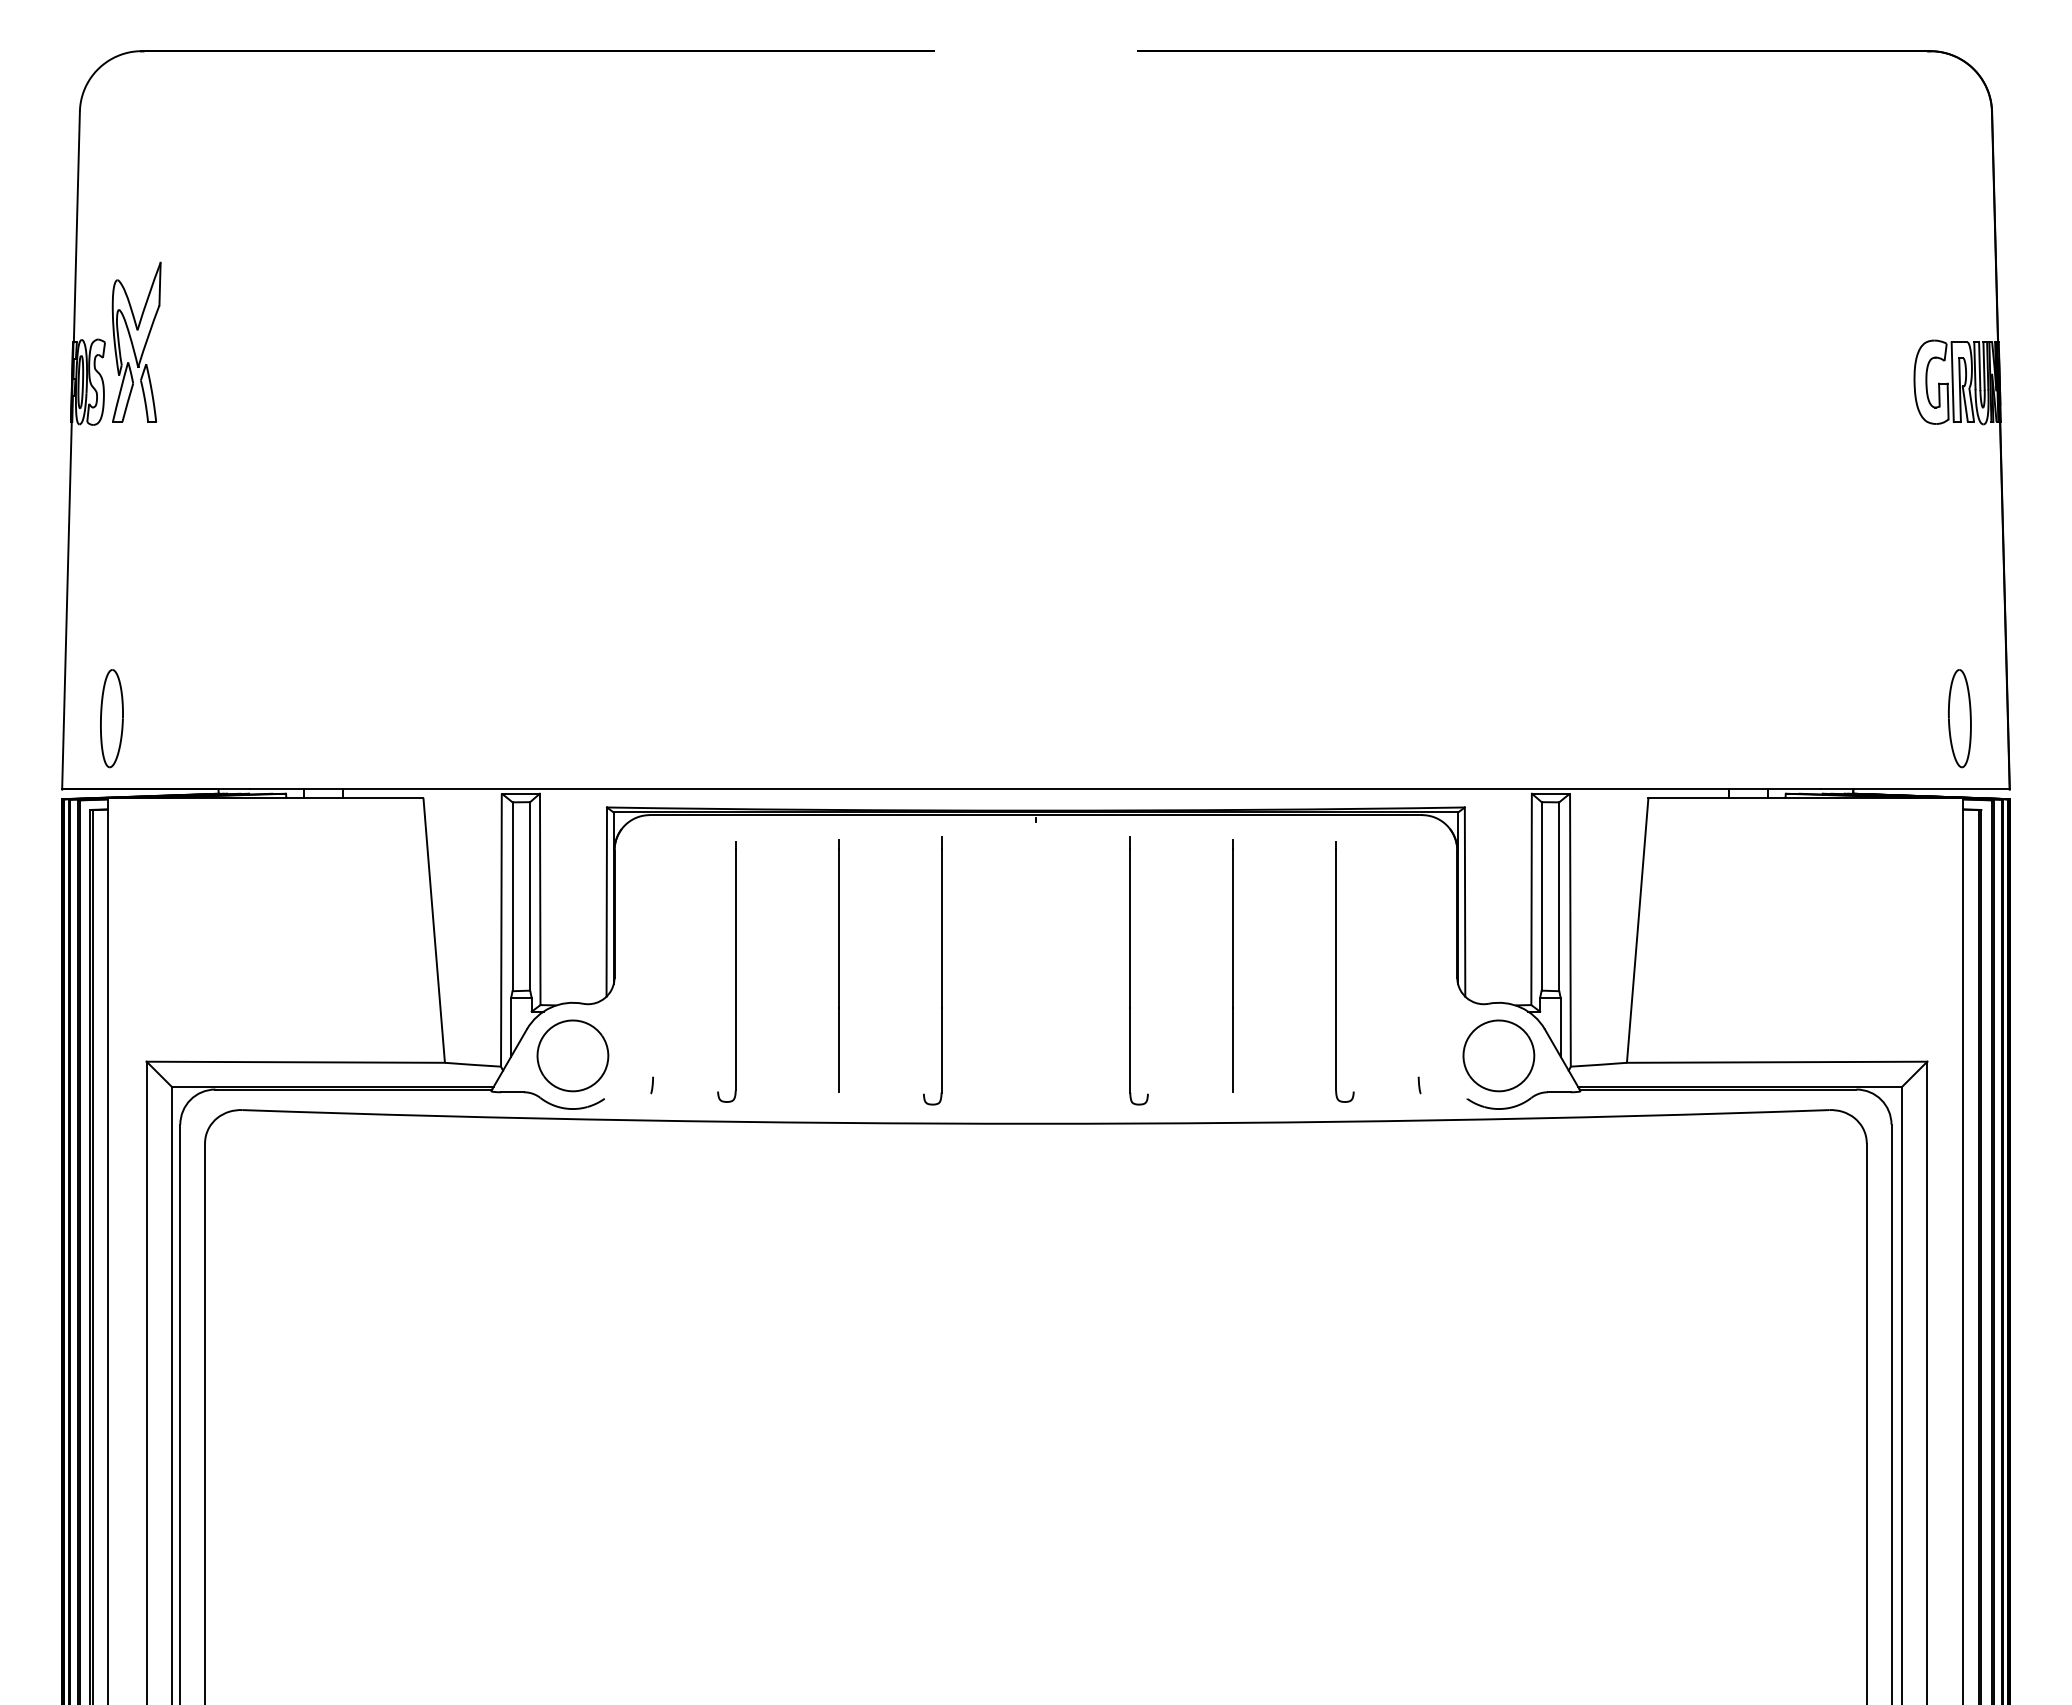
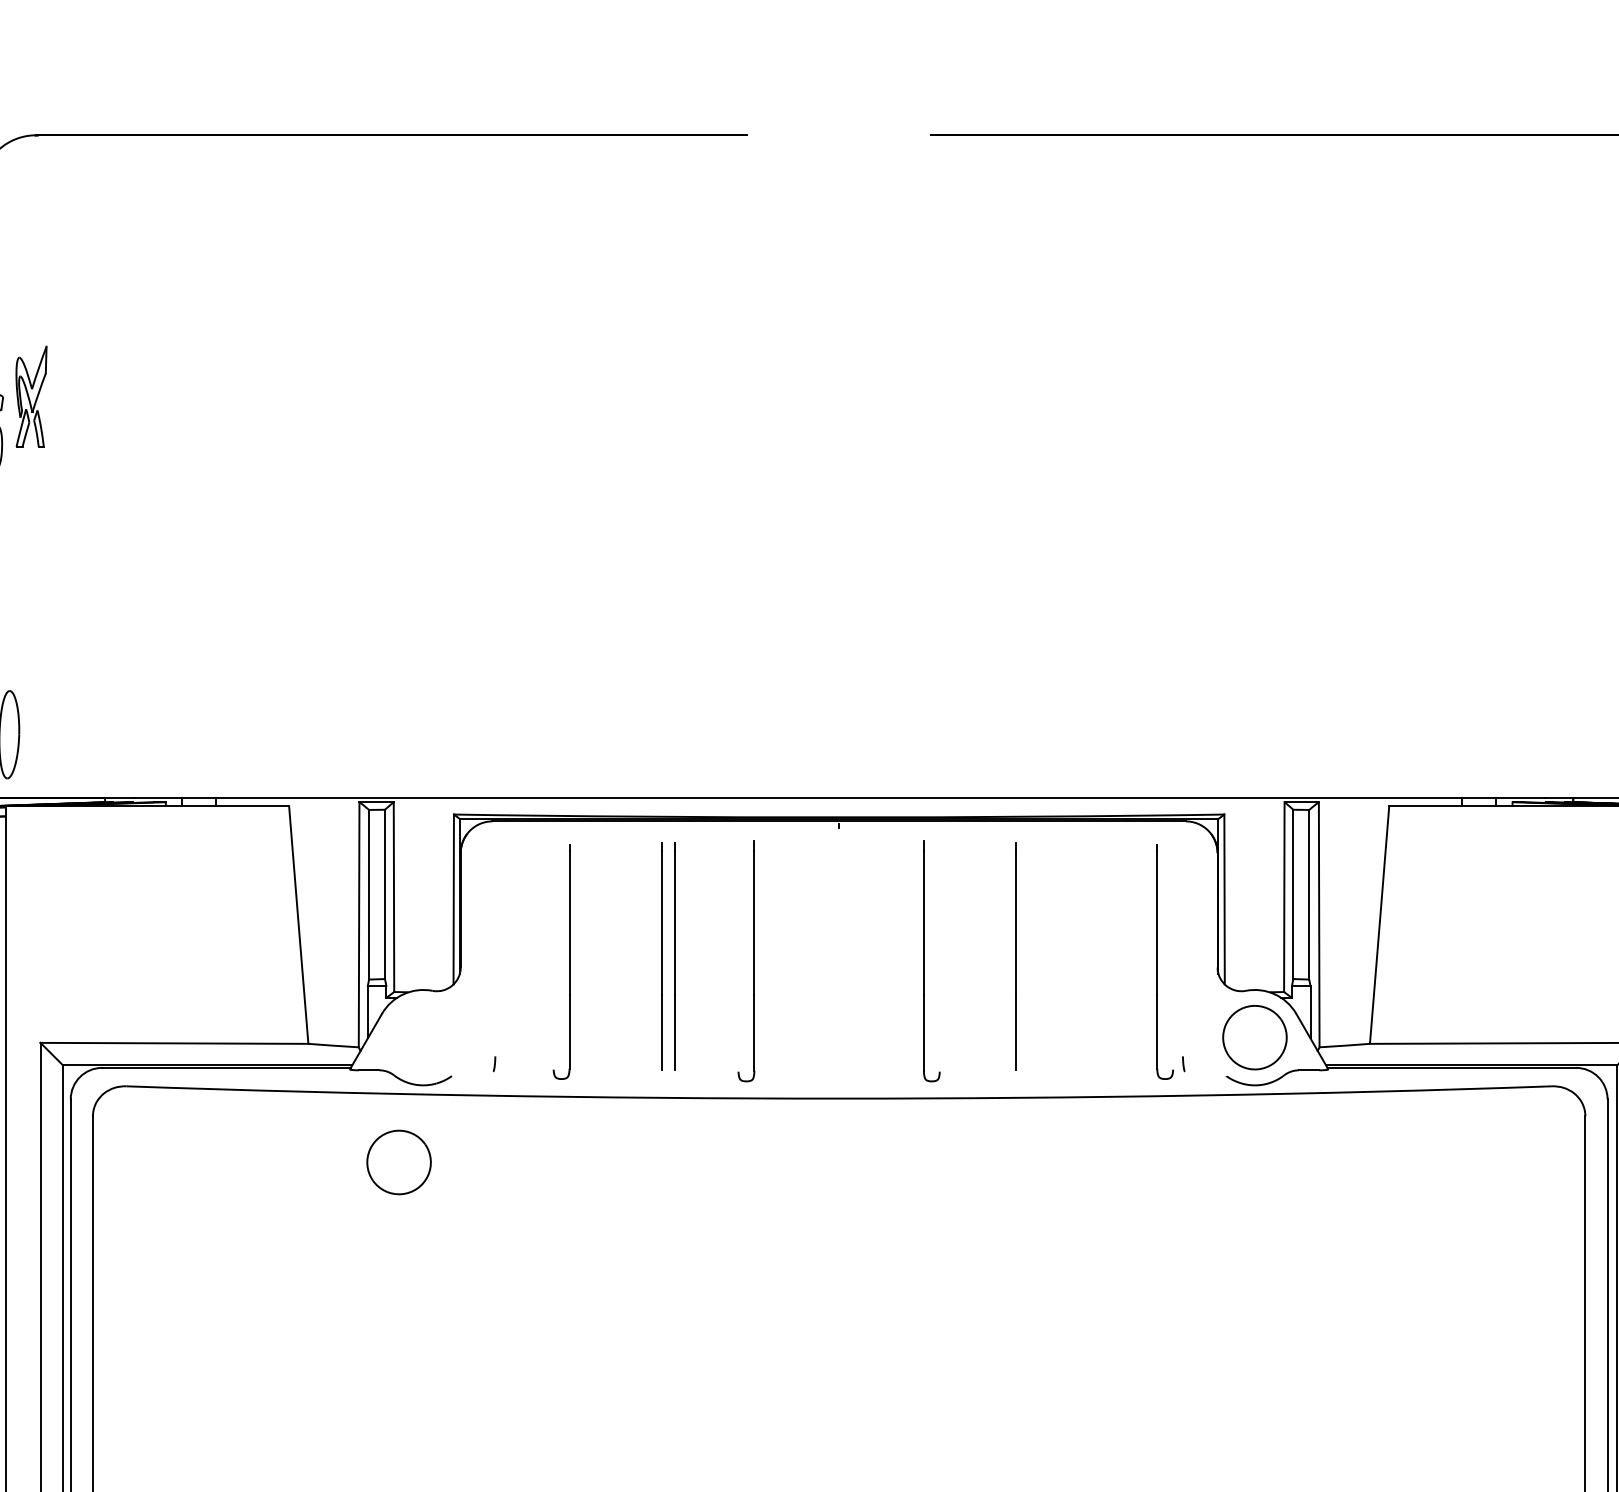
part: (136, 341) -> (31, 396), size x0.7
line: (852, 965) -> (674, 956), added
part: (1336, 971) -> (1157, 961), moved
part: (572, 1055) -> (398, 1162), moved

